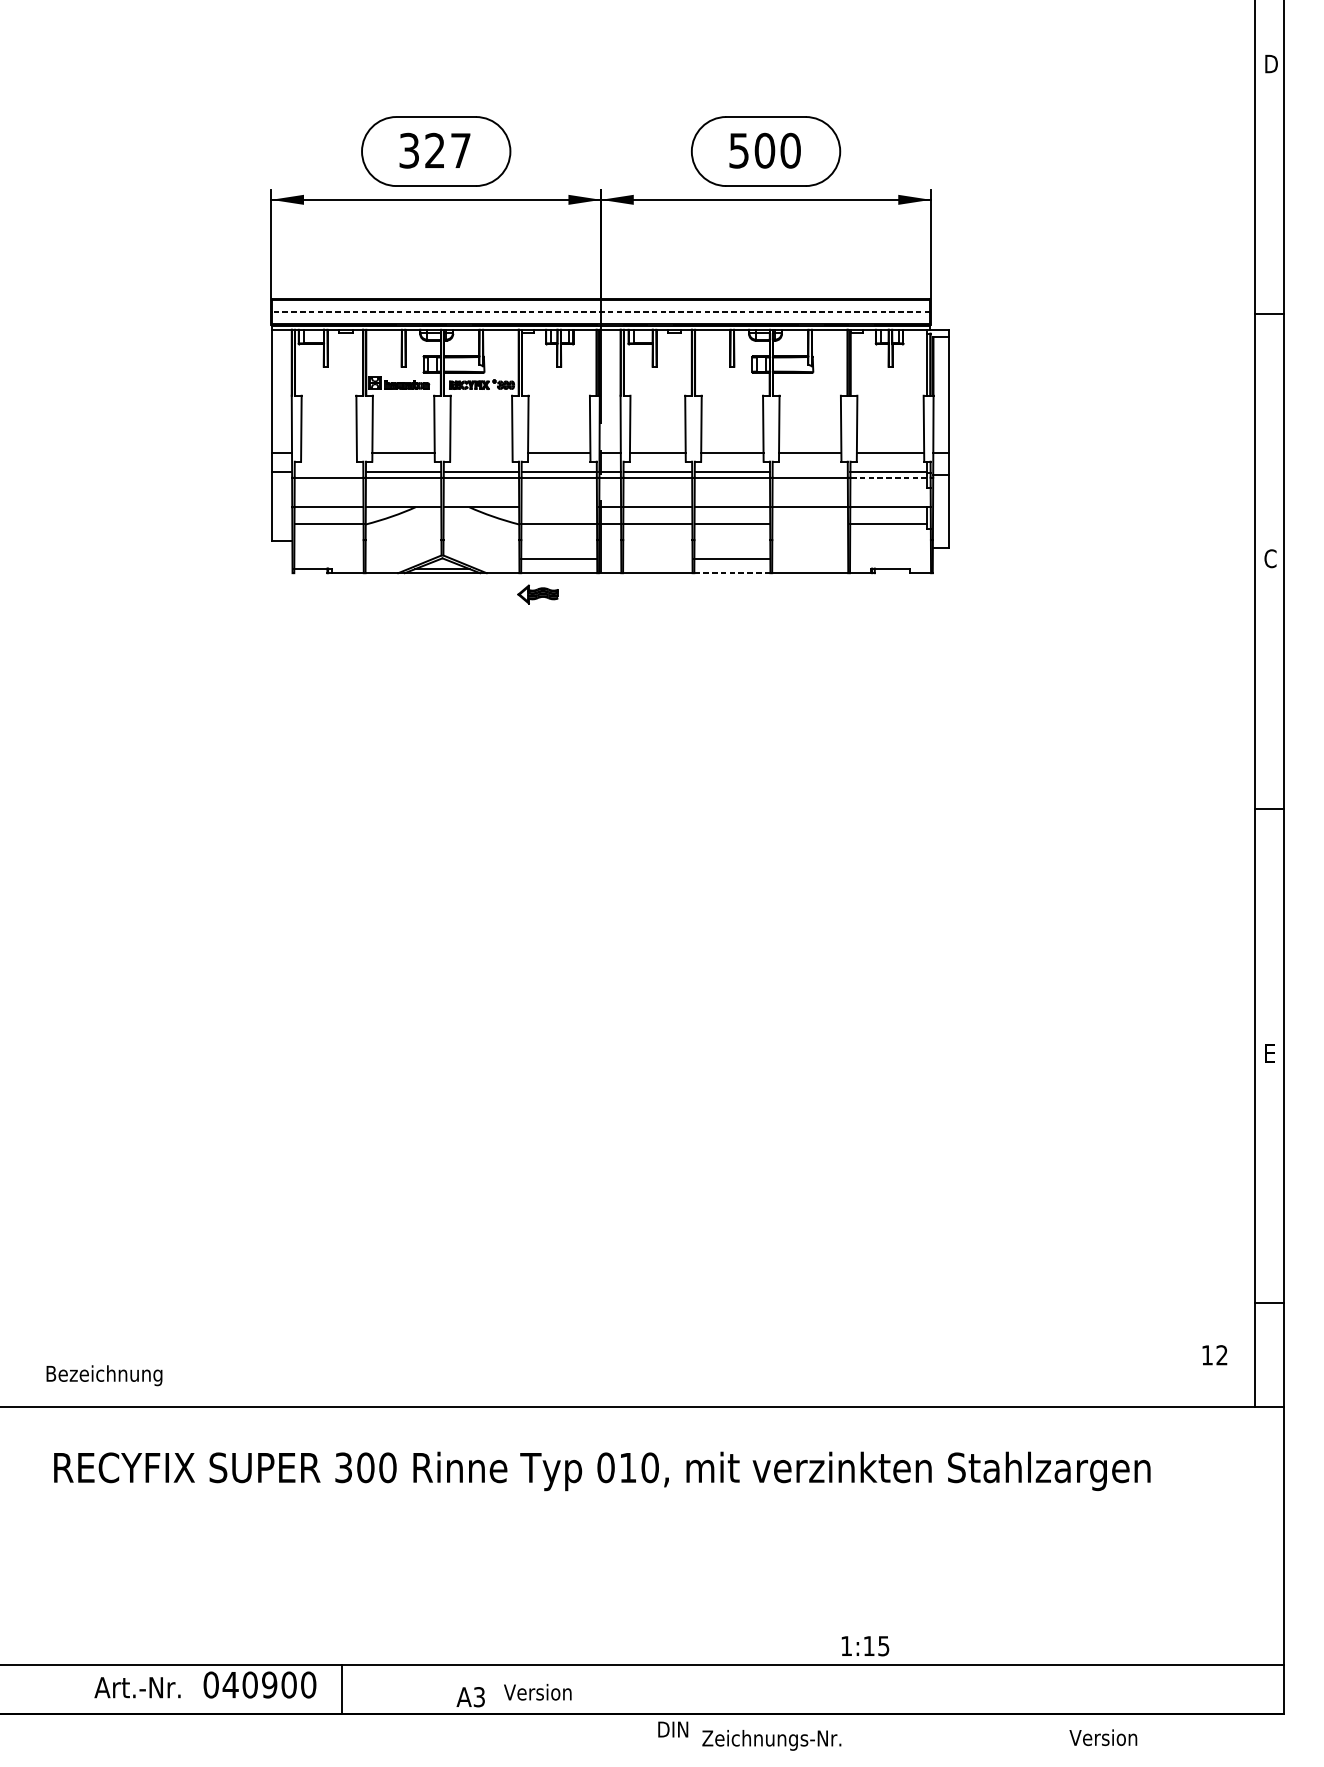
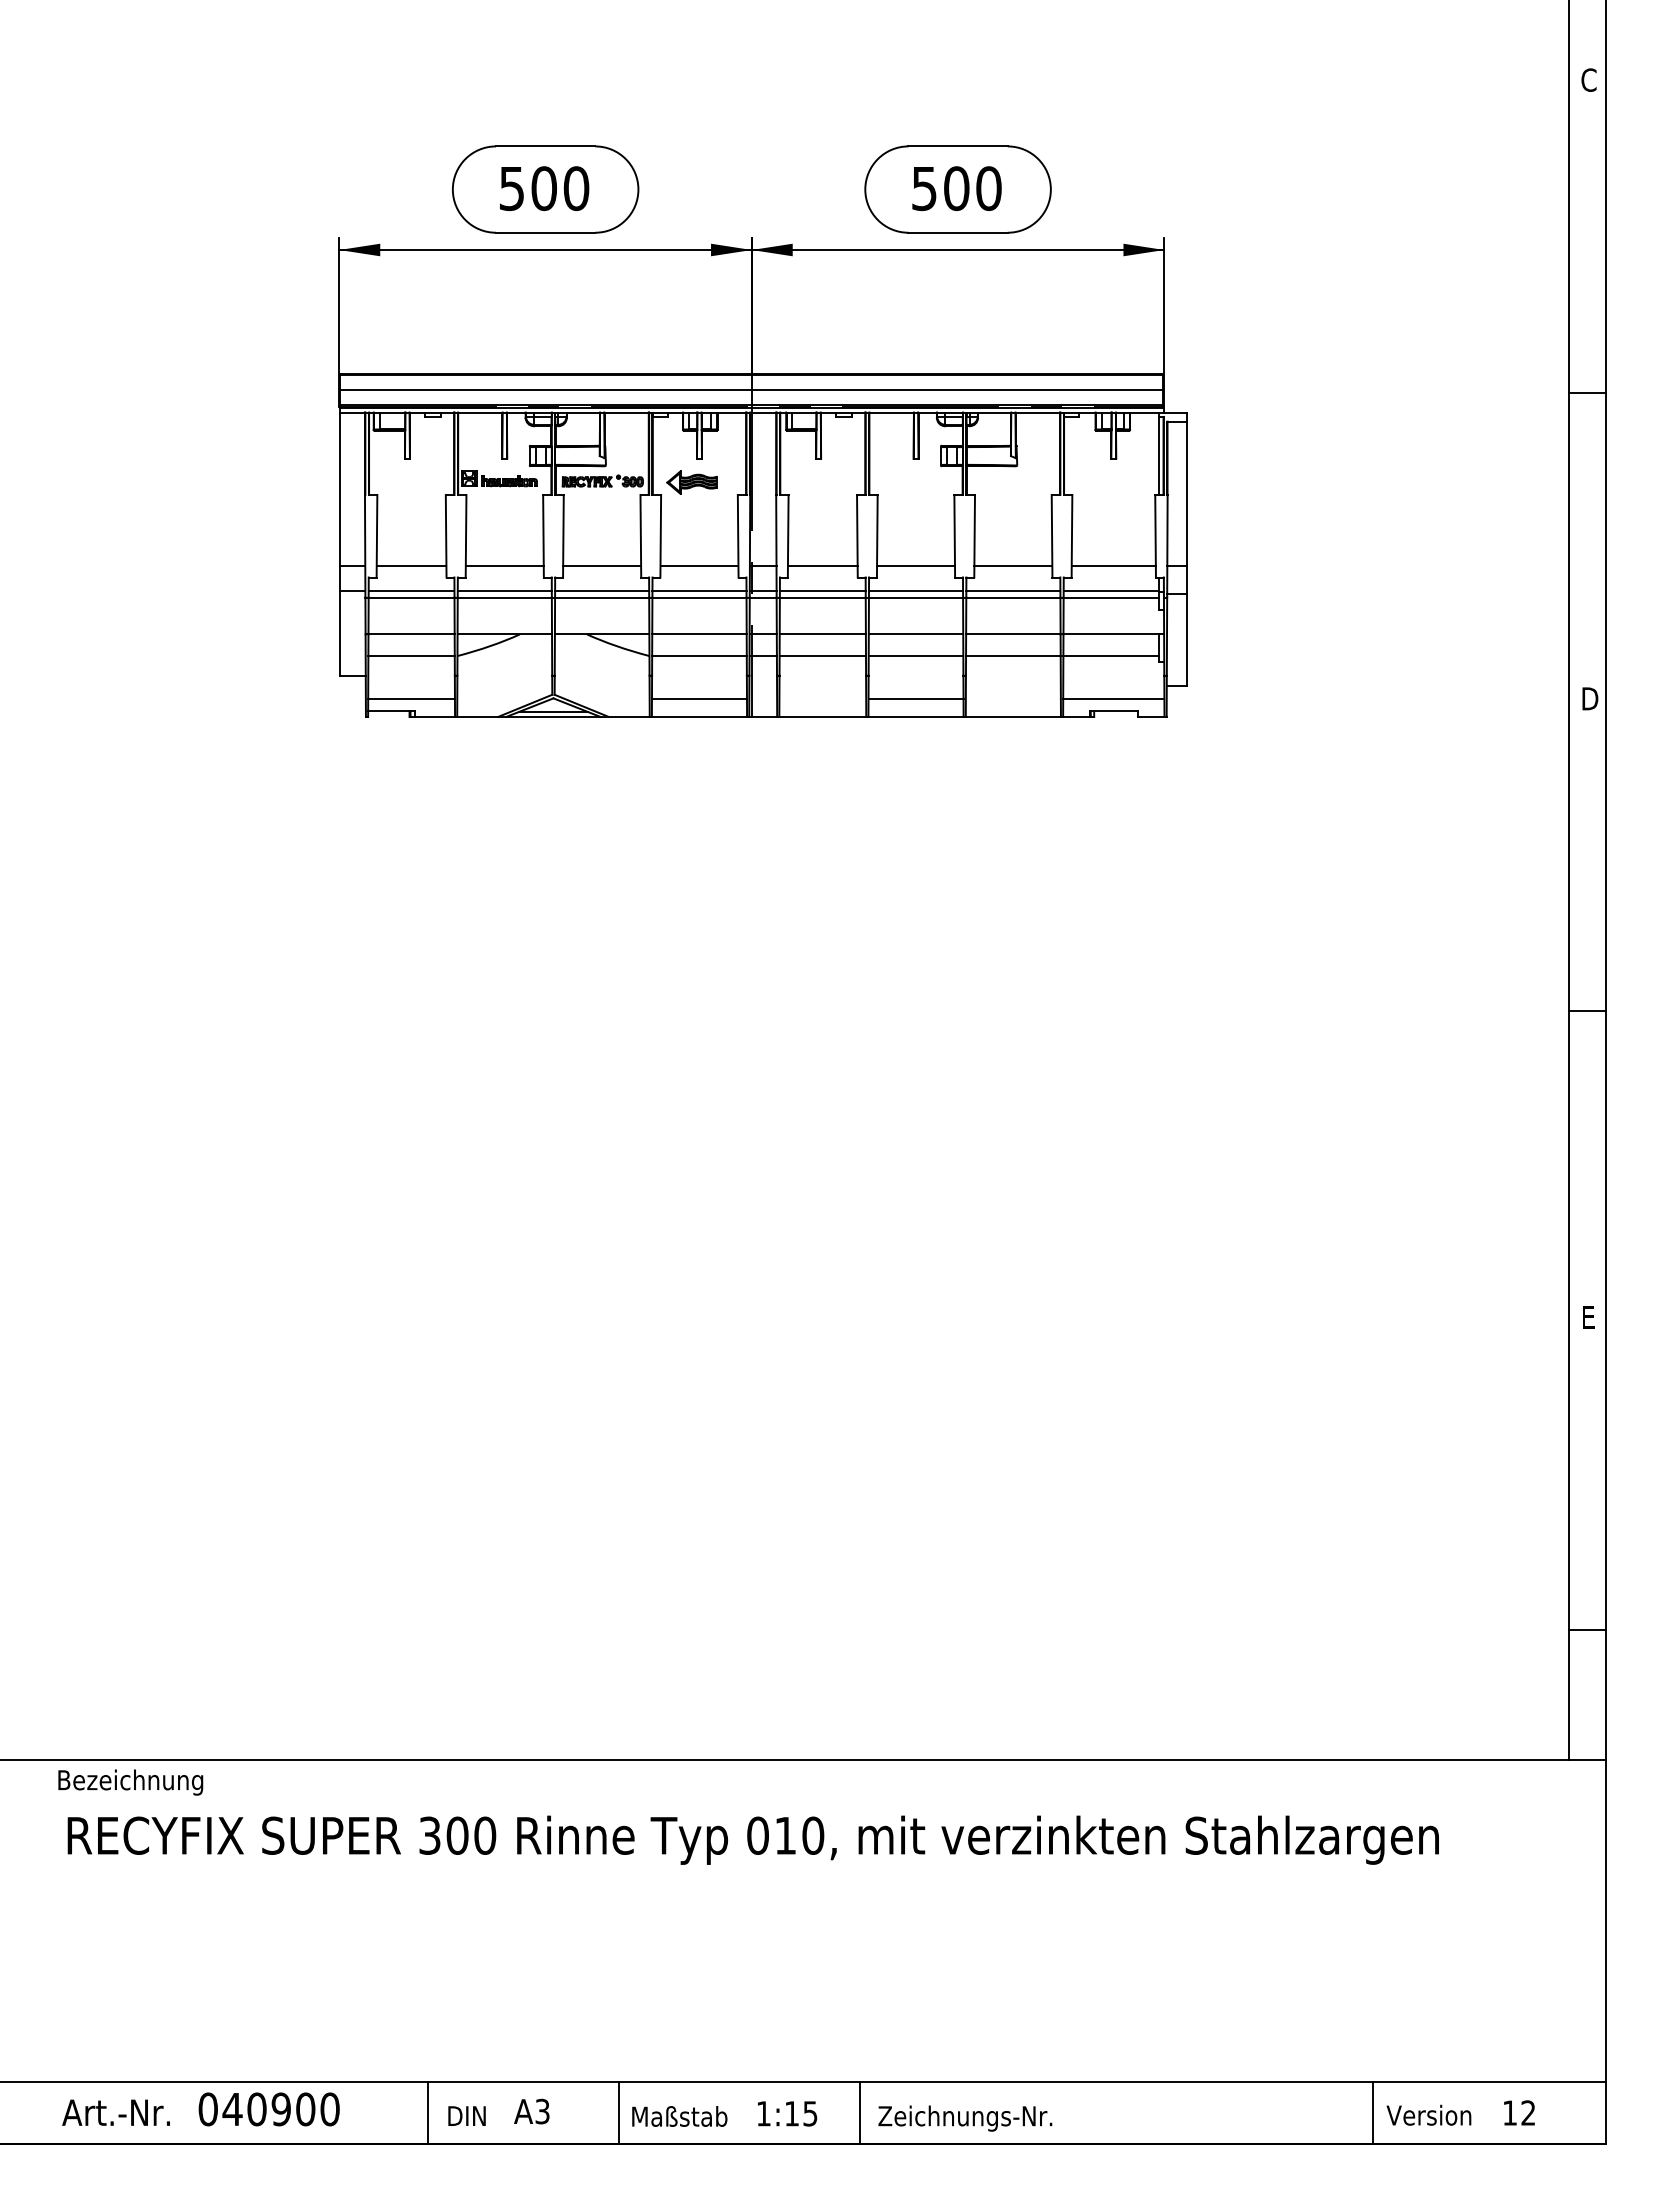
text: (1270, 63) -> (1589, 79), D -> C
text: (435, 150) -> (544, 188), 327 -> 500
line: (600, 312) -> (751, 390), dashed -> solid
line: (328, 452) -> (411, 566), added
line: (481, 452) -> (602, 566), added
line: (328, 472) -> (411, 590), added
line: (810, 472) -> (1013, 590), added
line: (888, 478) -> (1111, 598), dashed -> solid
line: (559, 507) -> (699, 634), added
line: (810, 524) -> (1013, 655), added
line: (328, 558) -> (411, 698), added
line: (890, 558) -> (1113, 698), added
text: (1270, 558) -> (1589, 698), C -> D
line: (732, 572) -> (916, 716), dashed -> solid
part: (537, 594) -> (691, 482), moved
text: (1214, 1354) -> (1519, 2112), moved
text: (104, 1375) -> (130, 1782), moved
text: (865, 1645) -> (787, 2113), moved
text: (205, 1685) -> (200, 2109), moved
line: (494, 1689) -> (618, 2112), added
line: (687, 1689) -> (859, 2112), added
line: (1098, 1689) -> (1373, 2112), added
text: (542, 1692) -> (678, 2116), Version -> Maßstab
text: (470, 1697) -> (531, 2111), moved
text: (672, 1729) -> (466, 2115), moved
text: (1102, 1737) -> (1428, 2114), moved
text: (771, 1740) -> (965, 2118), moved

